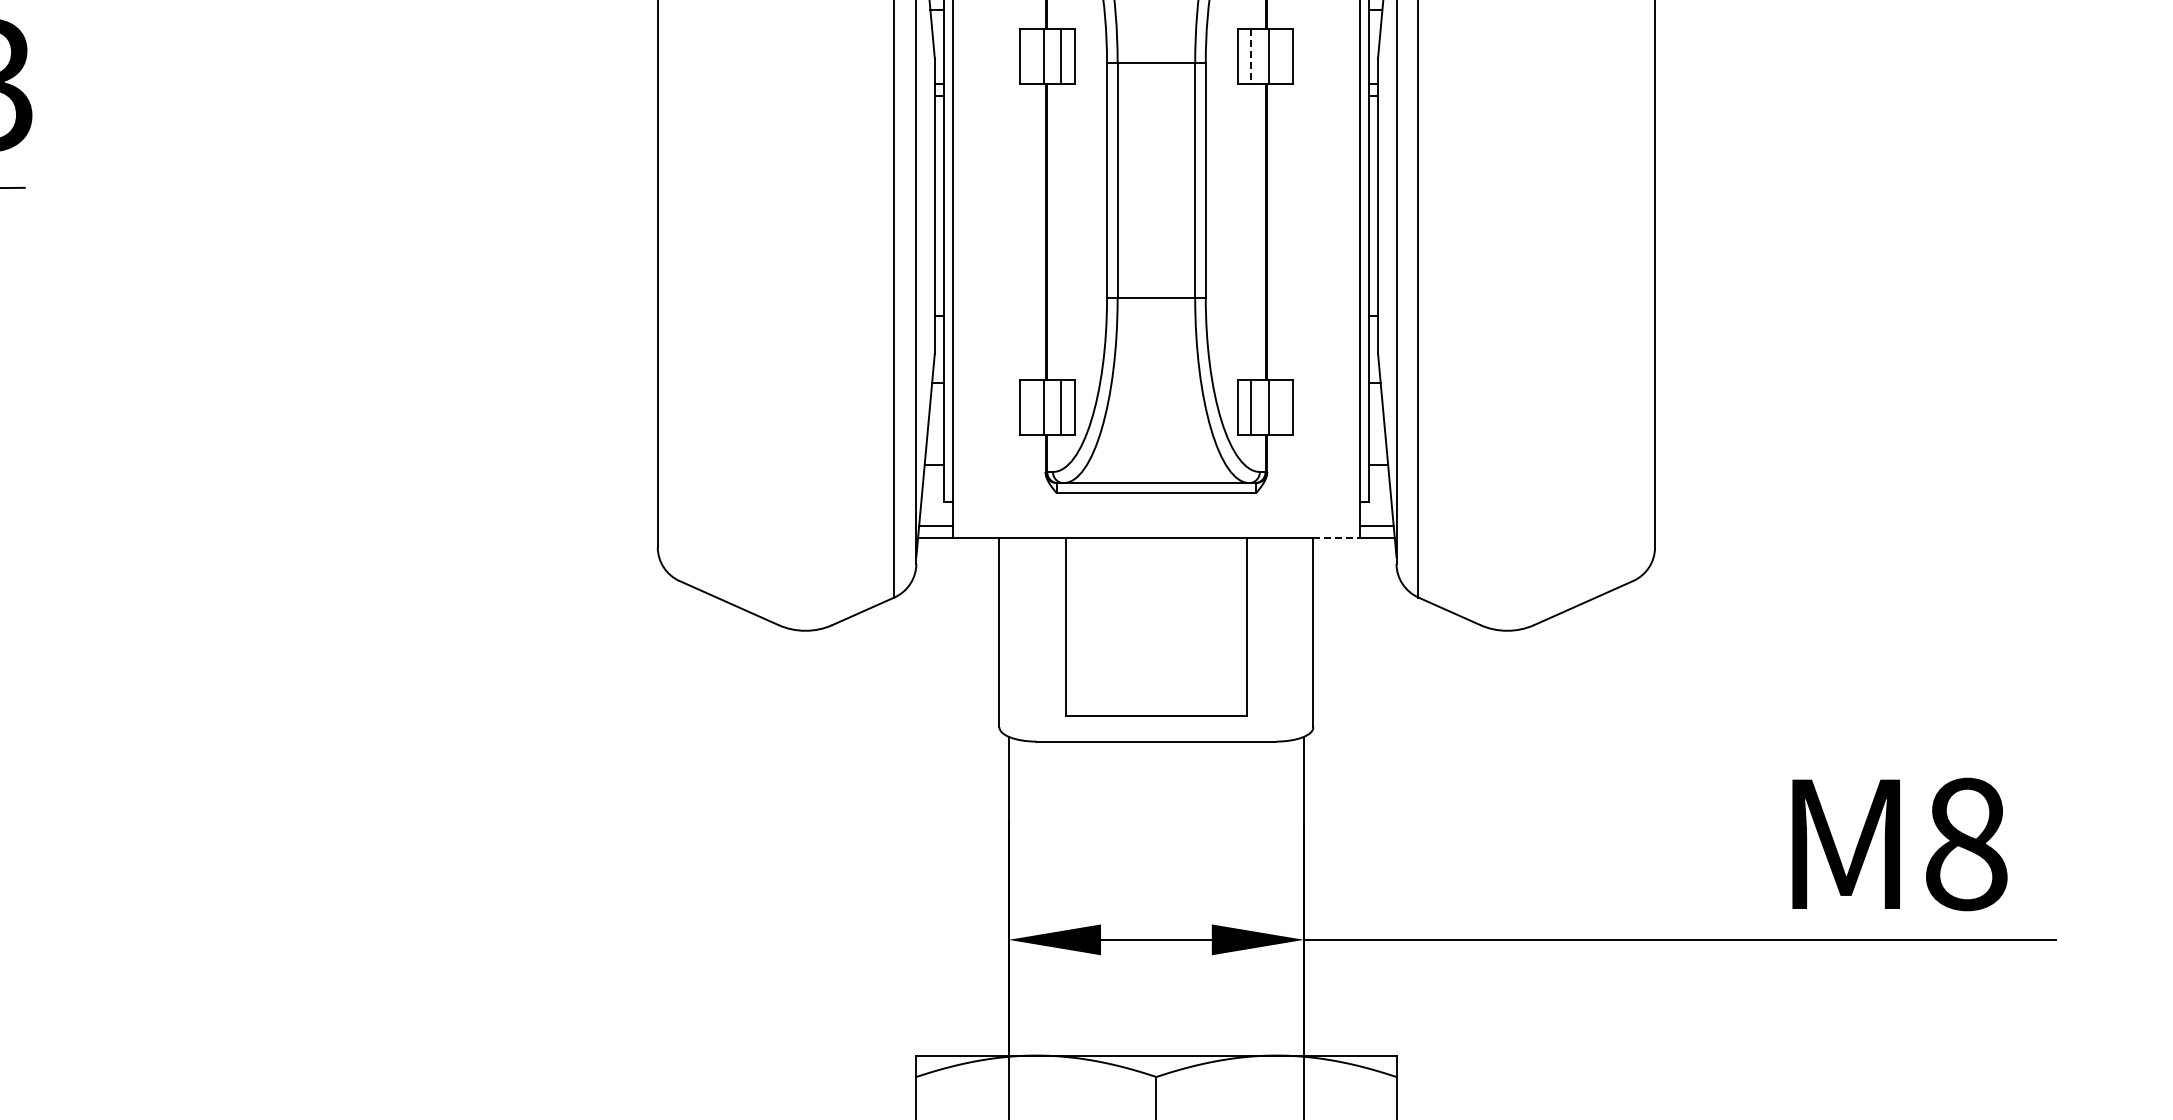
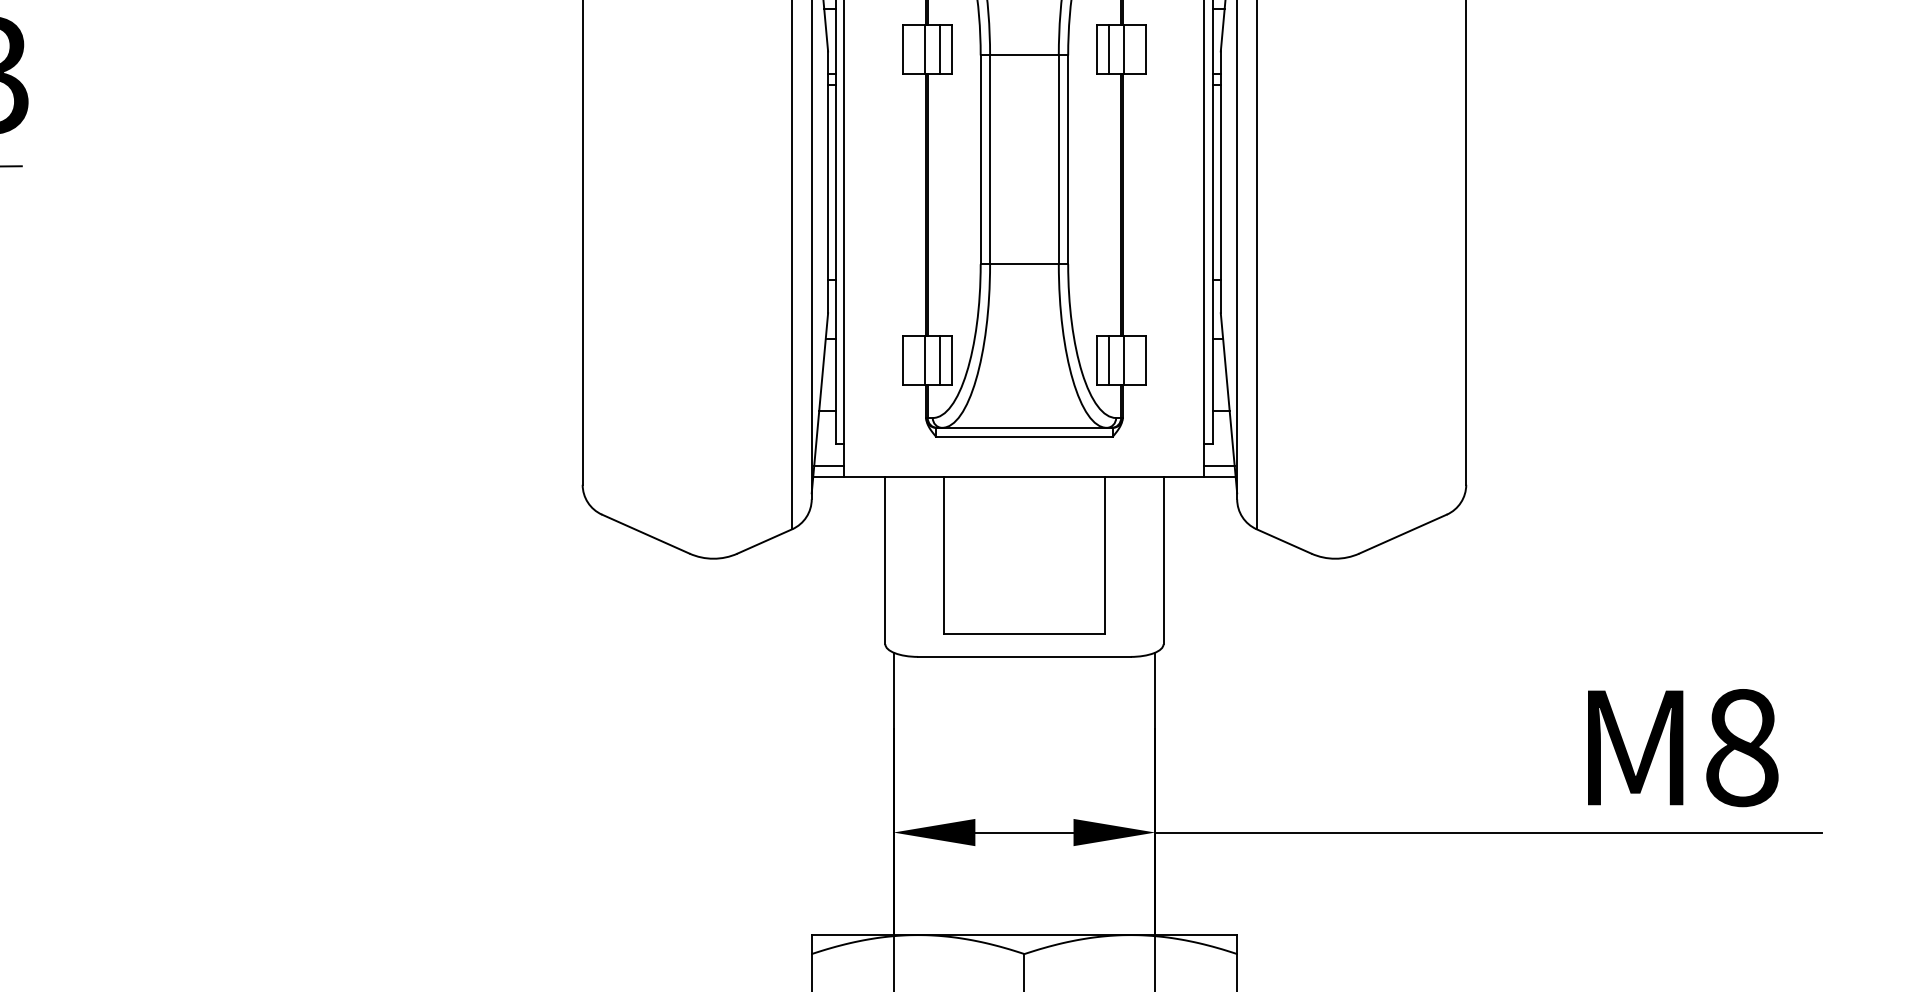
line: (1251, 56) -> (1108, 49), dashed -> solid
line: (1336, 538) -> (1184, 476), dashed -> solid

